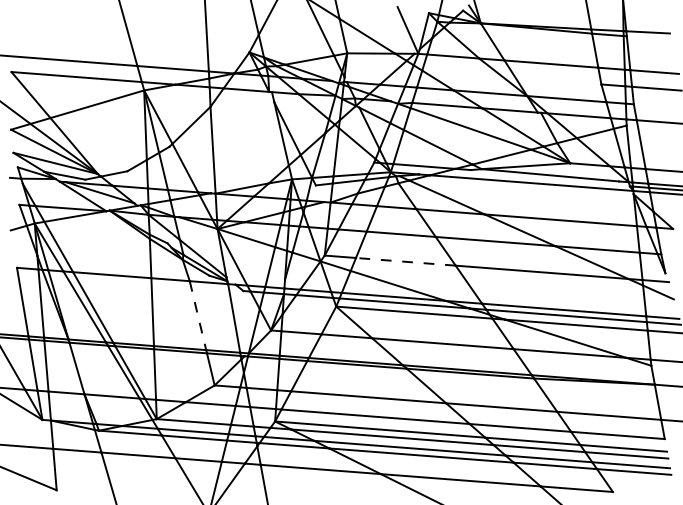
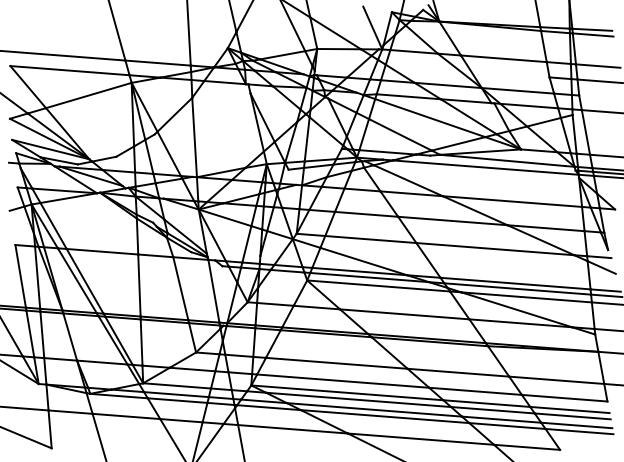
line: (648, 37) -> (592, 34), added
line: (405, 261) -> (370, 239), dashed -> solid
line: (197, 316) -> (180, 289), dashed -> solid

